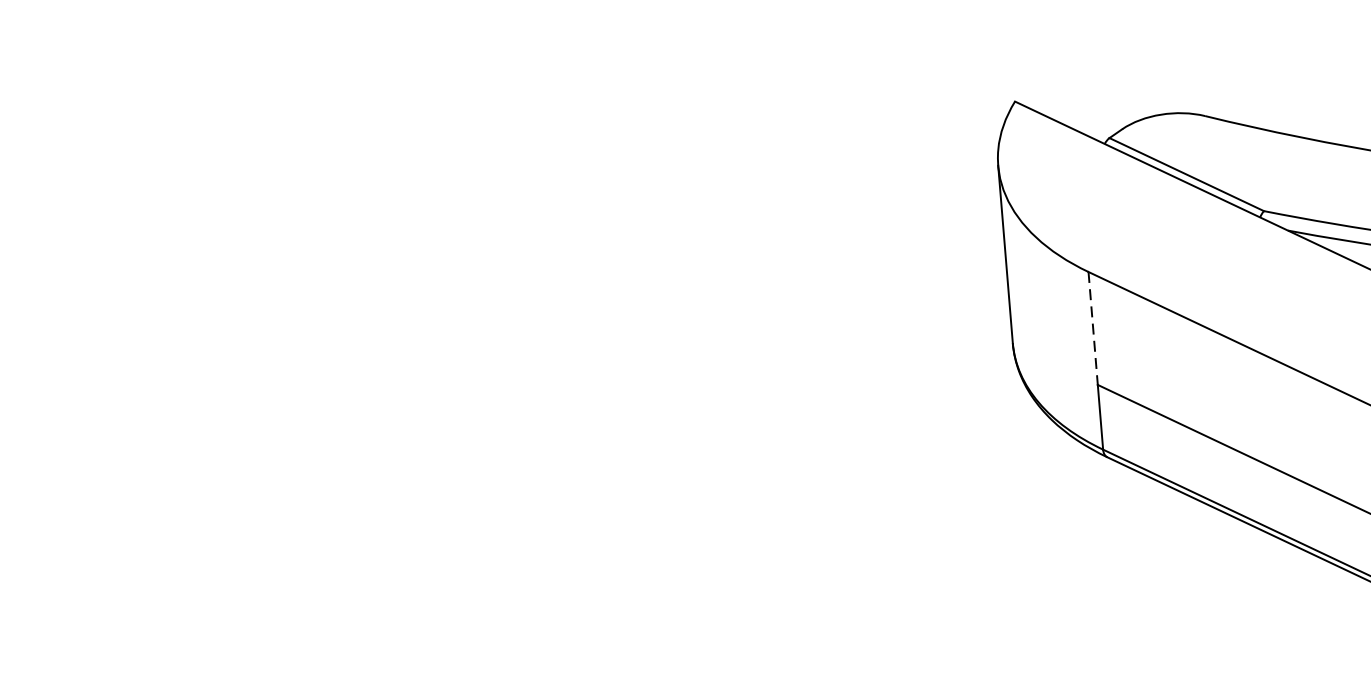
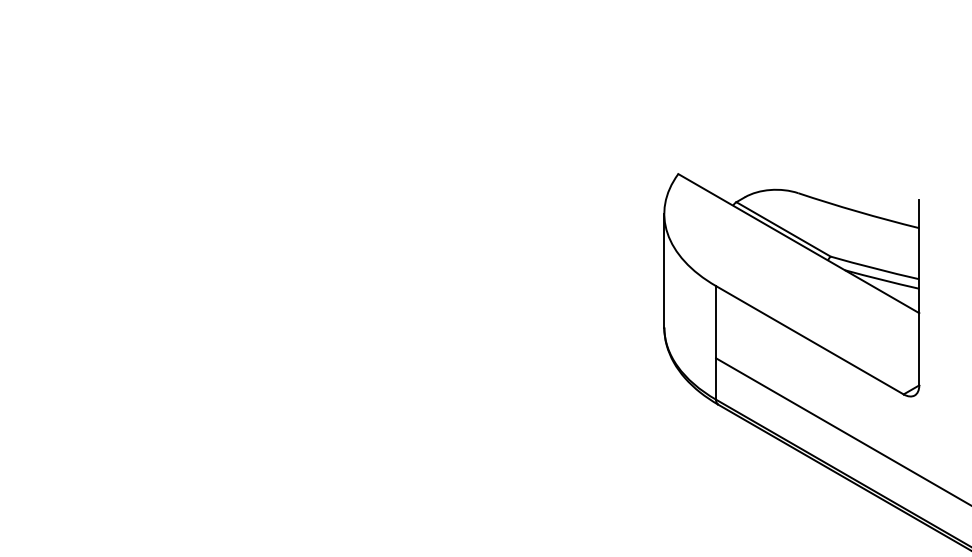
line: (1093, 328) -> (716, 322), dashed -> solid

